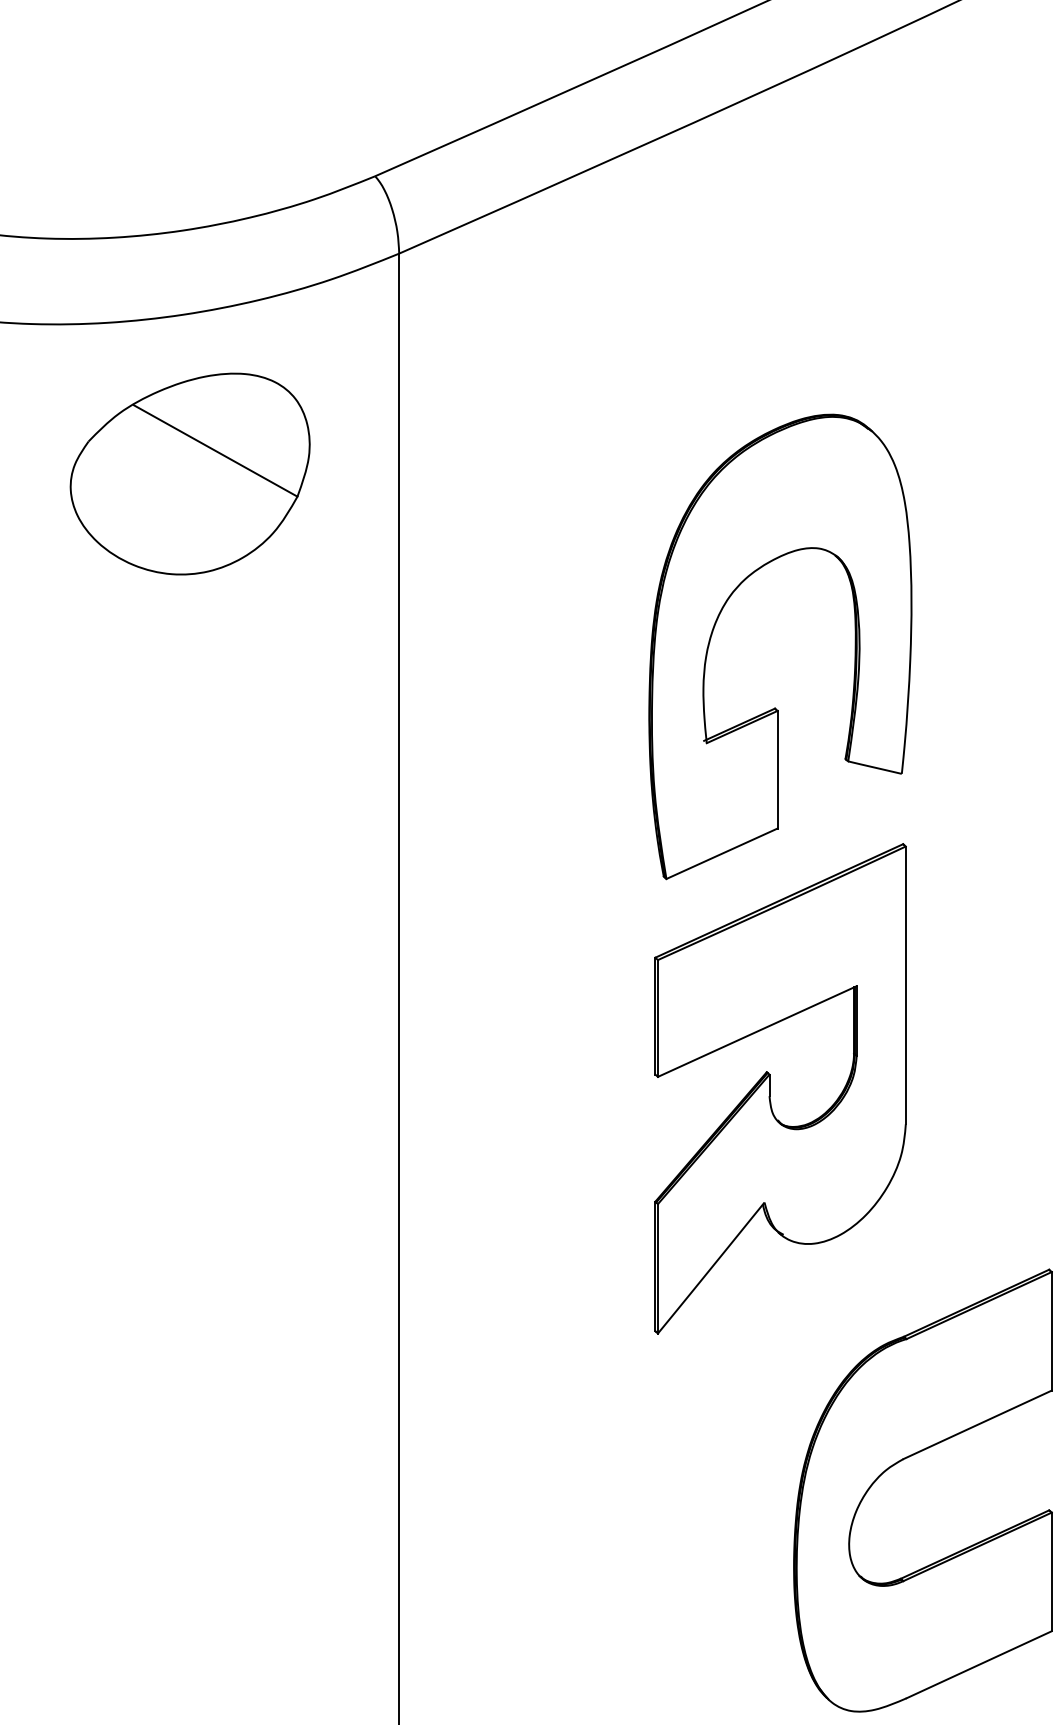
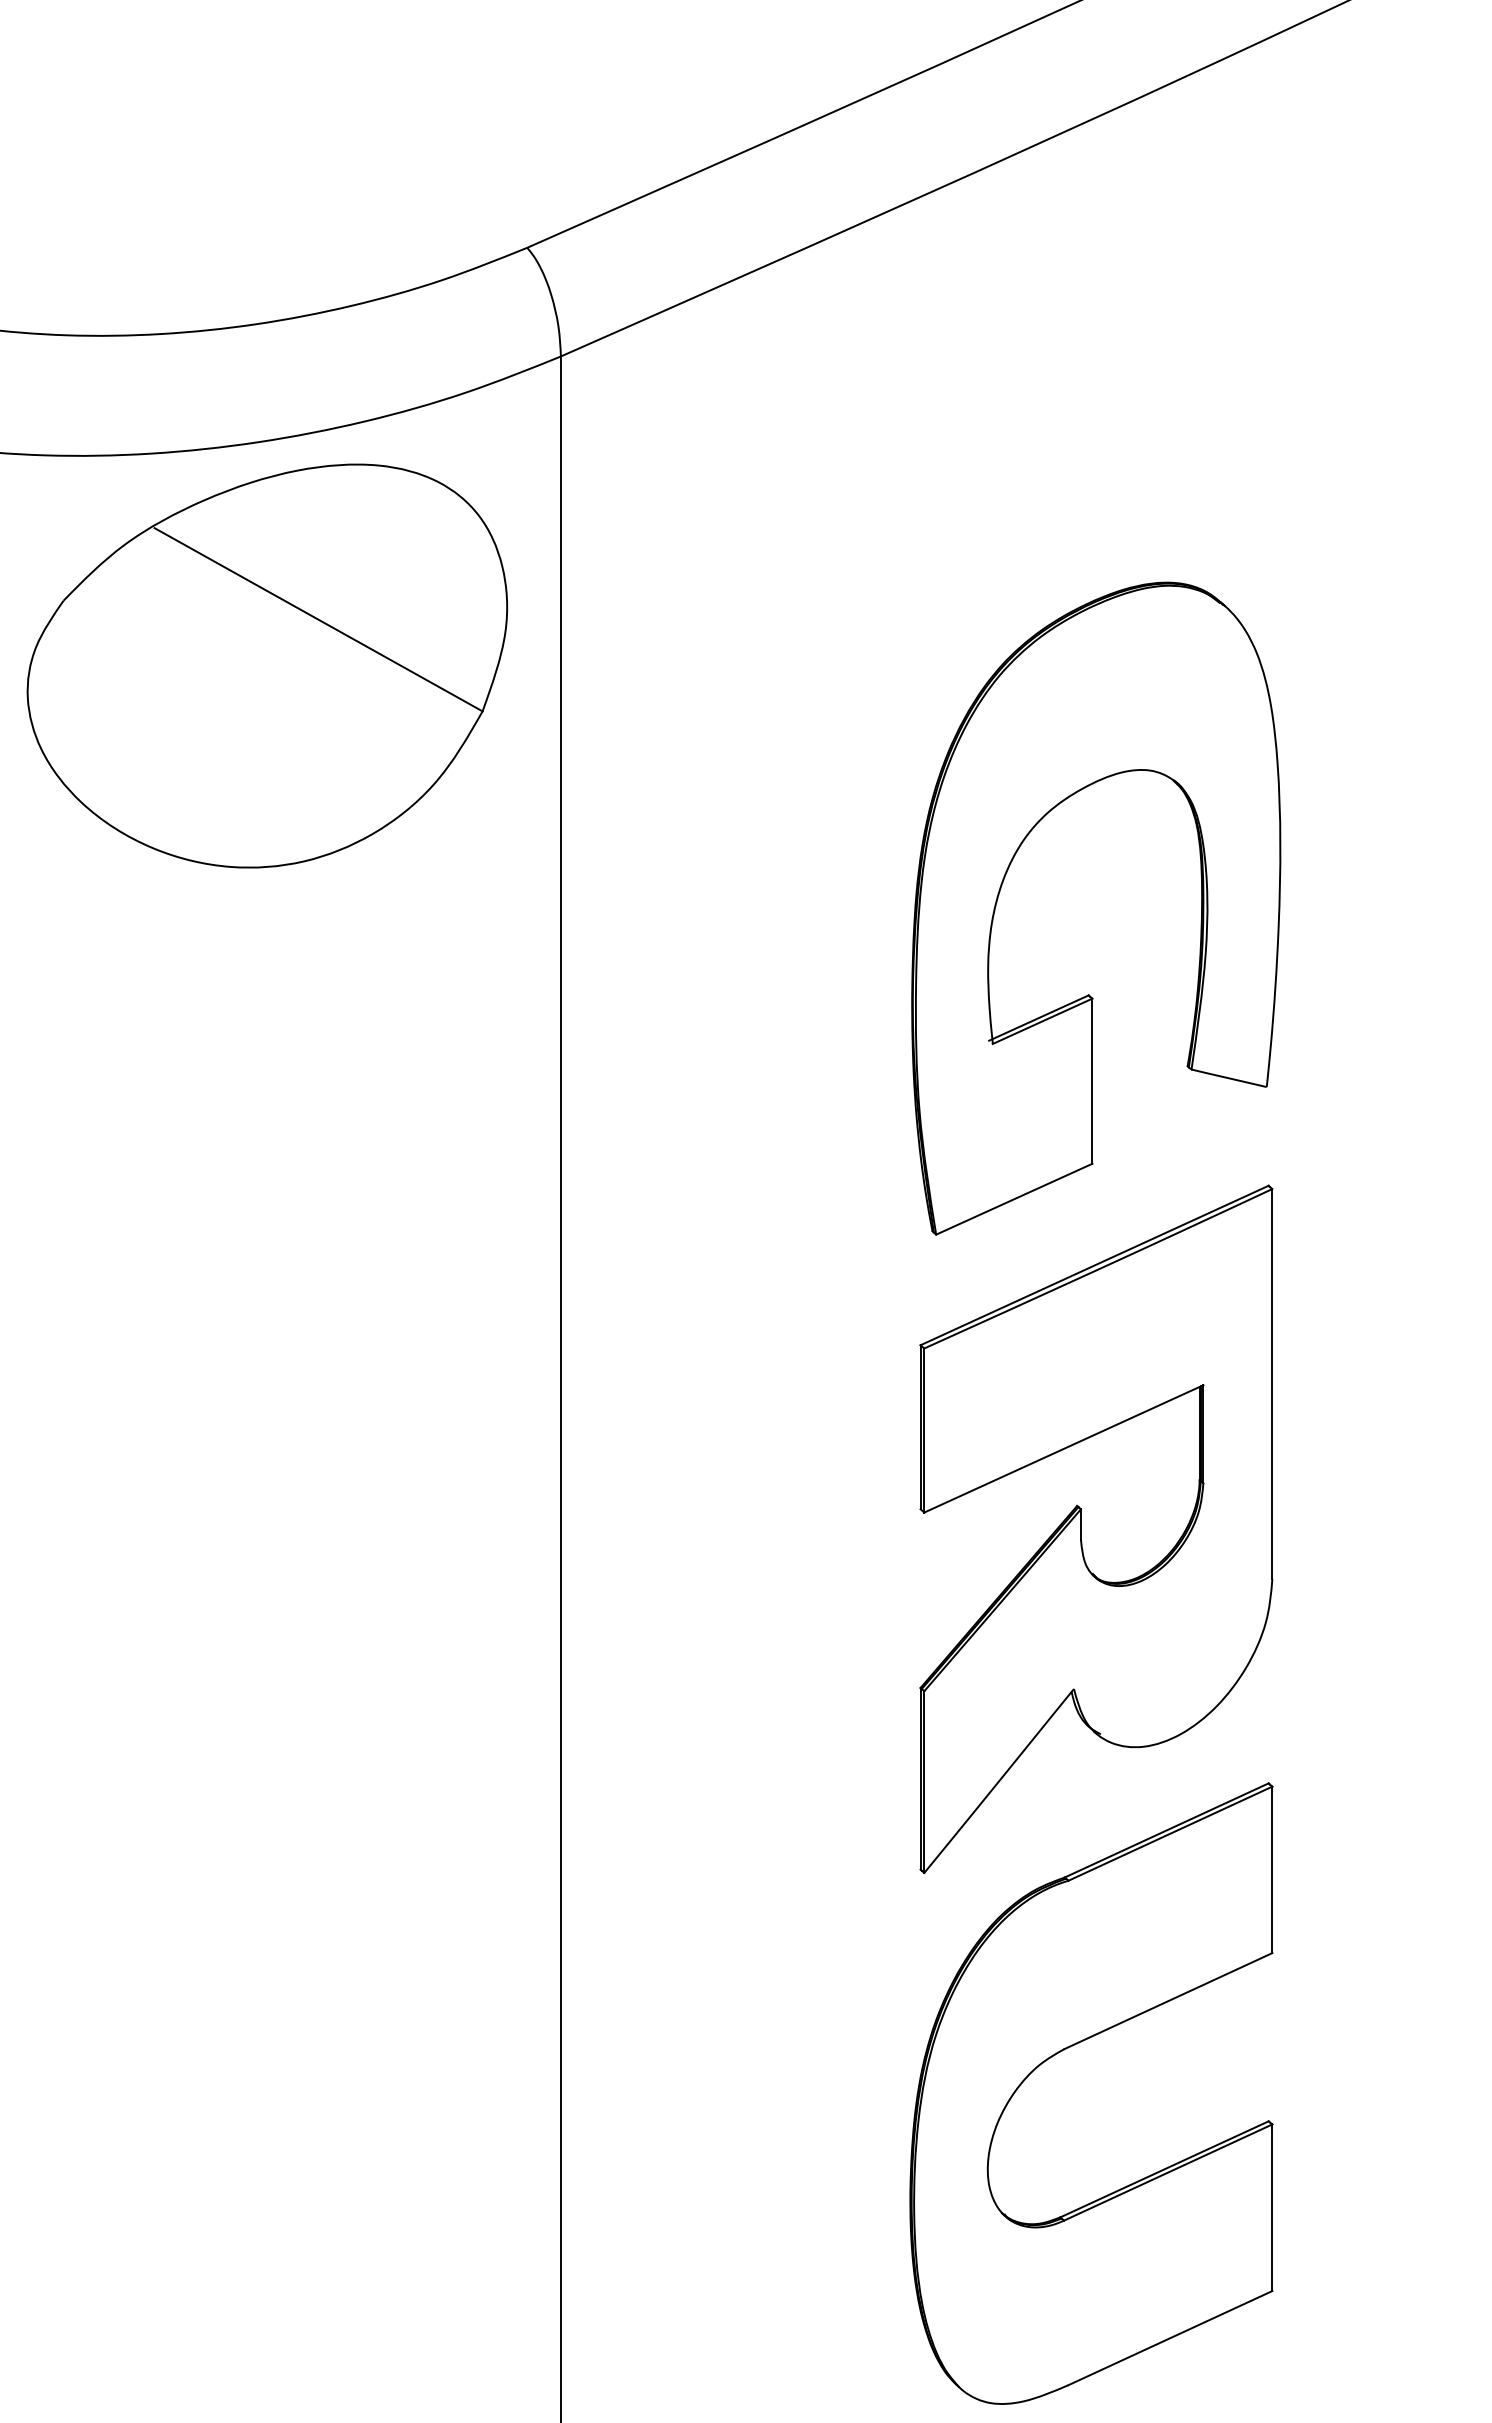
part: (190, 473) -> (267, 665), size x1.43
part: (906, 1458) -> (1068, 2048), moved

